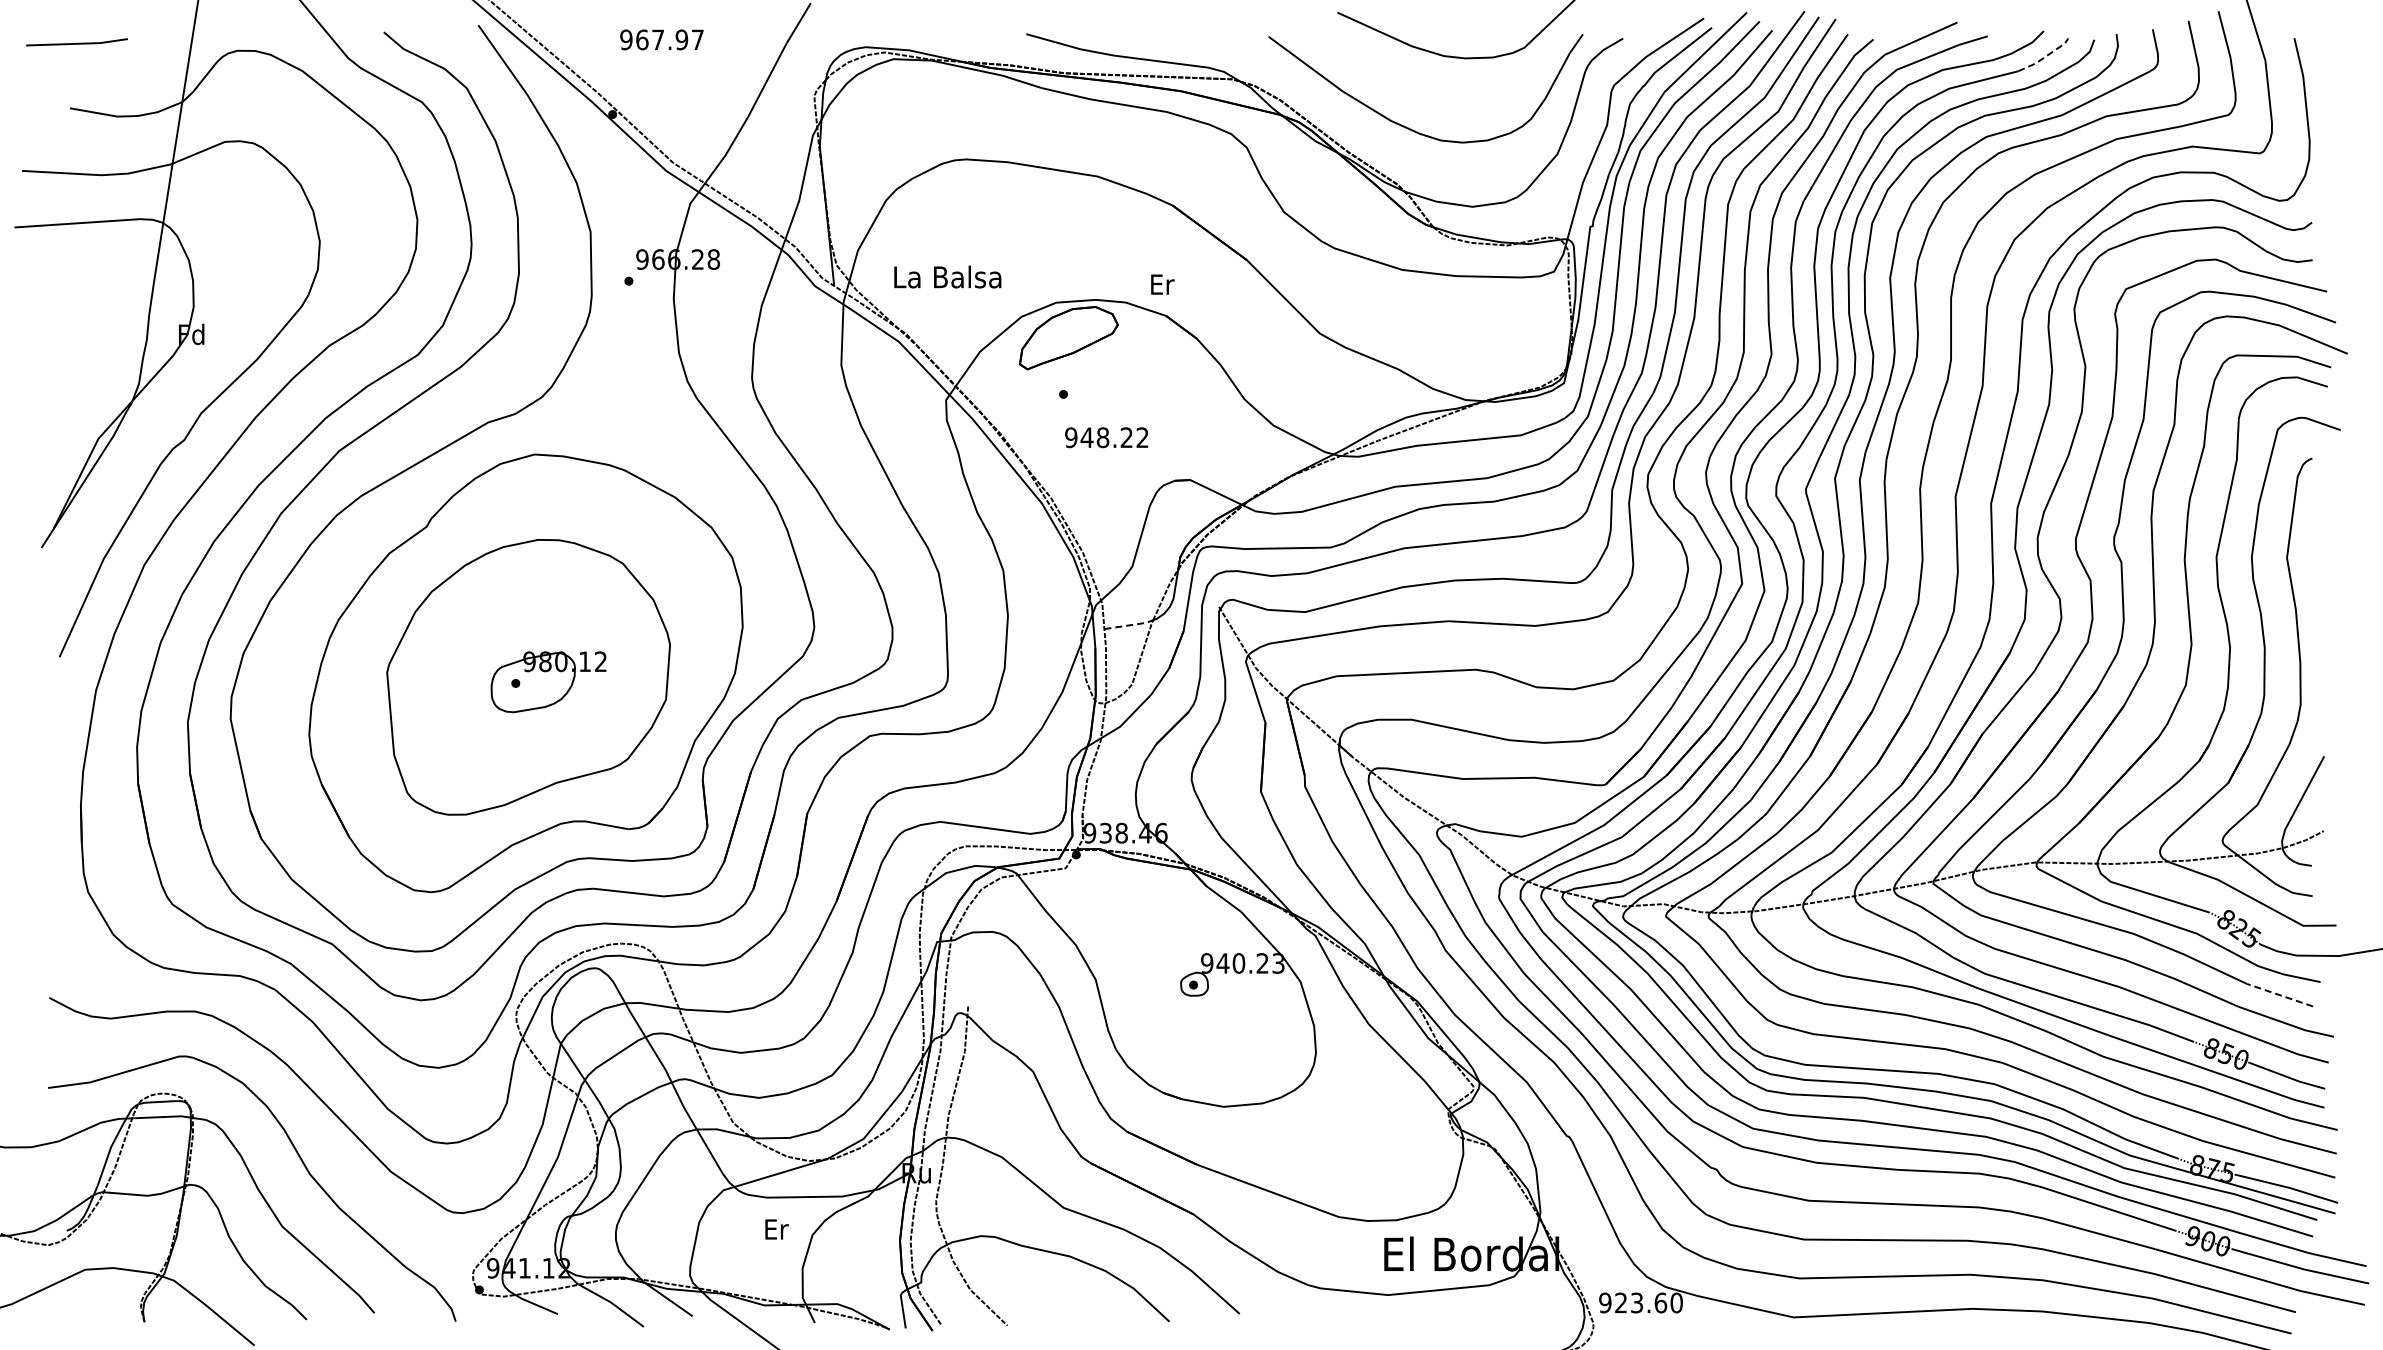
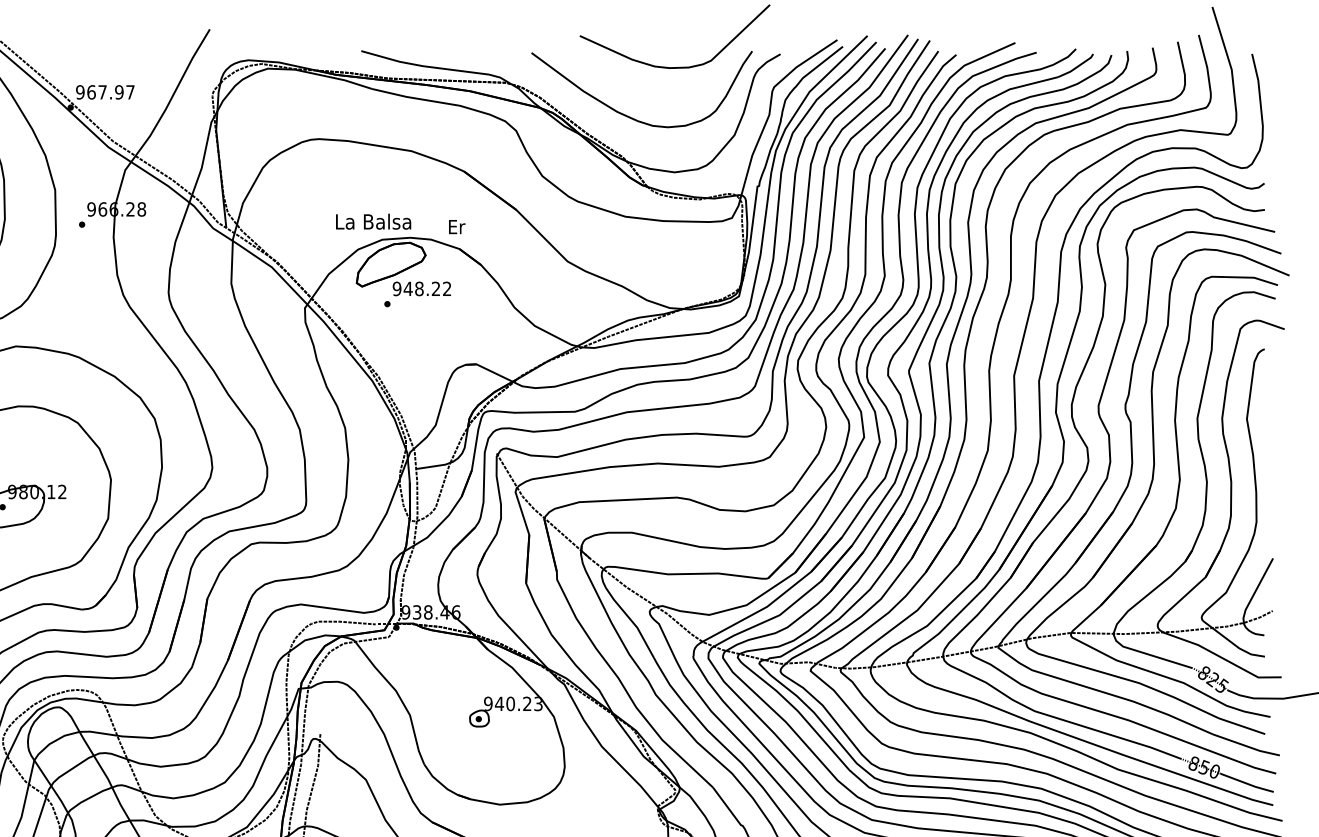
text: (661, 39) -> (105, 92), moved
line: (2045, 56) -> (1077, 66), dashed -> solid
text: (947, 276) -> (373, 221), moved
text: (1106, 437) -> (421, 288), moved
line: (1129, 625) -> (433, 466), dashed -> solid
line: (2280, 995) -> (1242, 726), dashed -> solid

